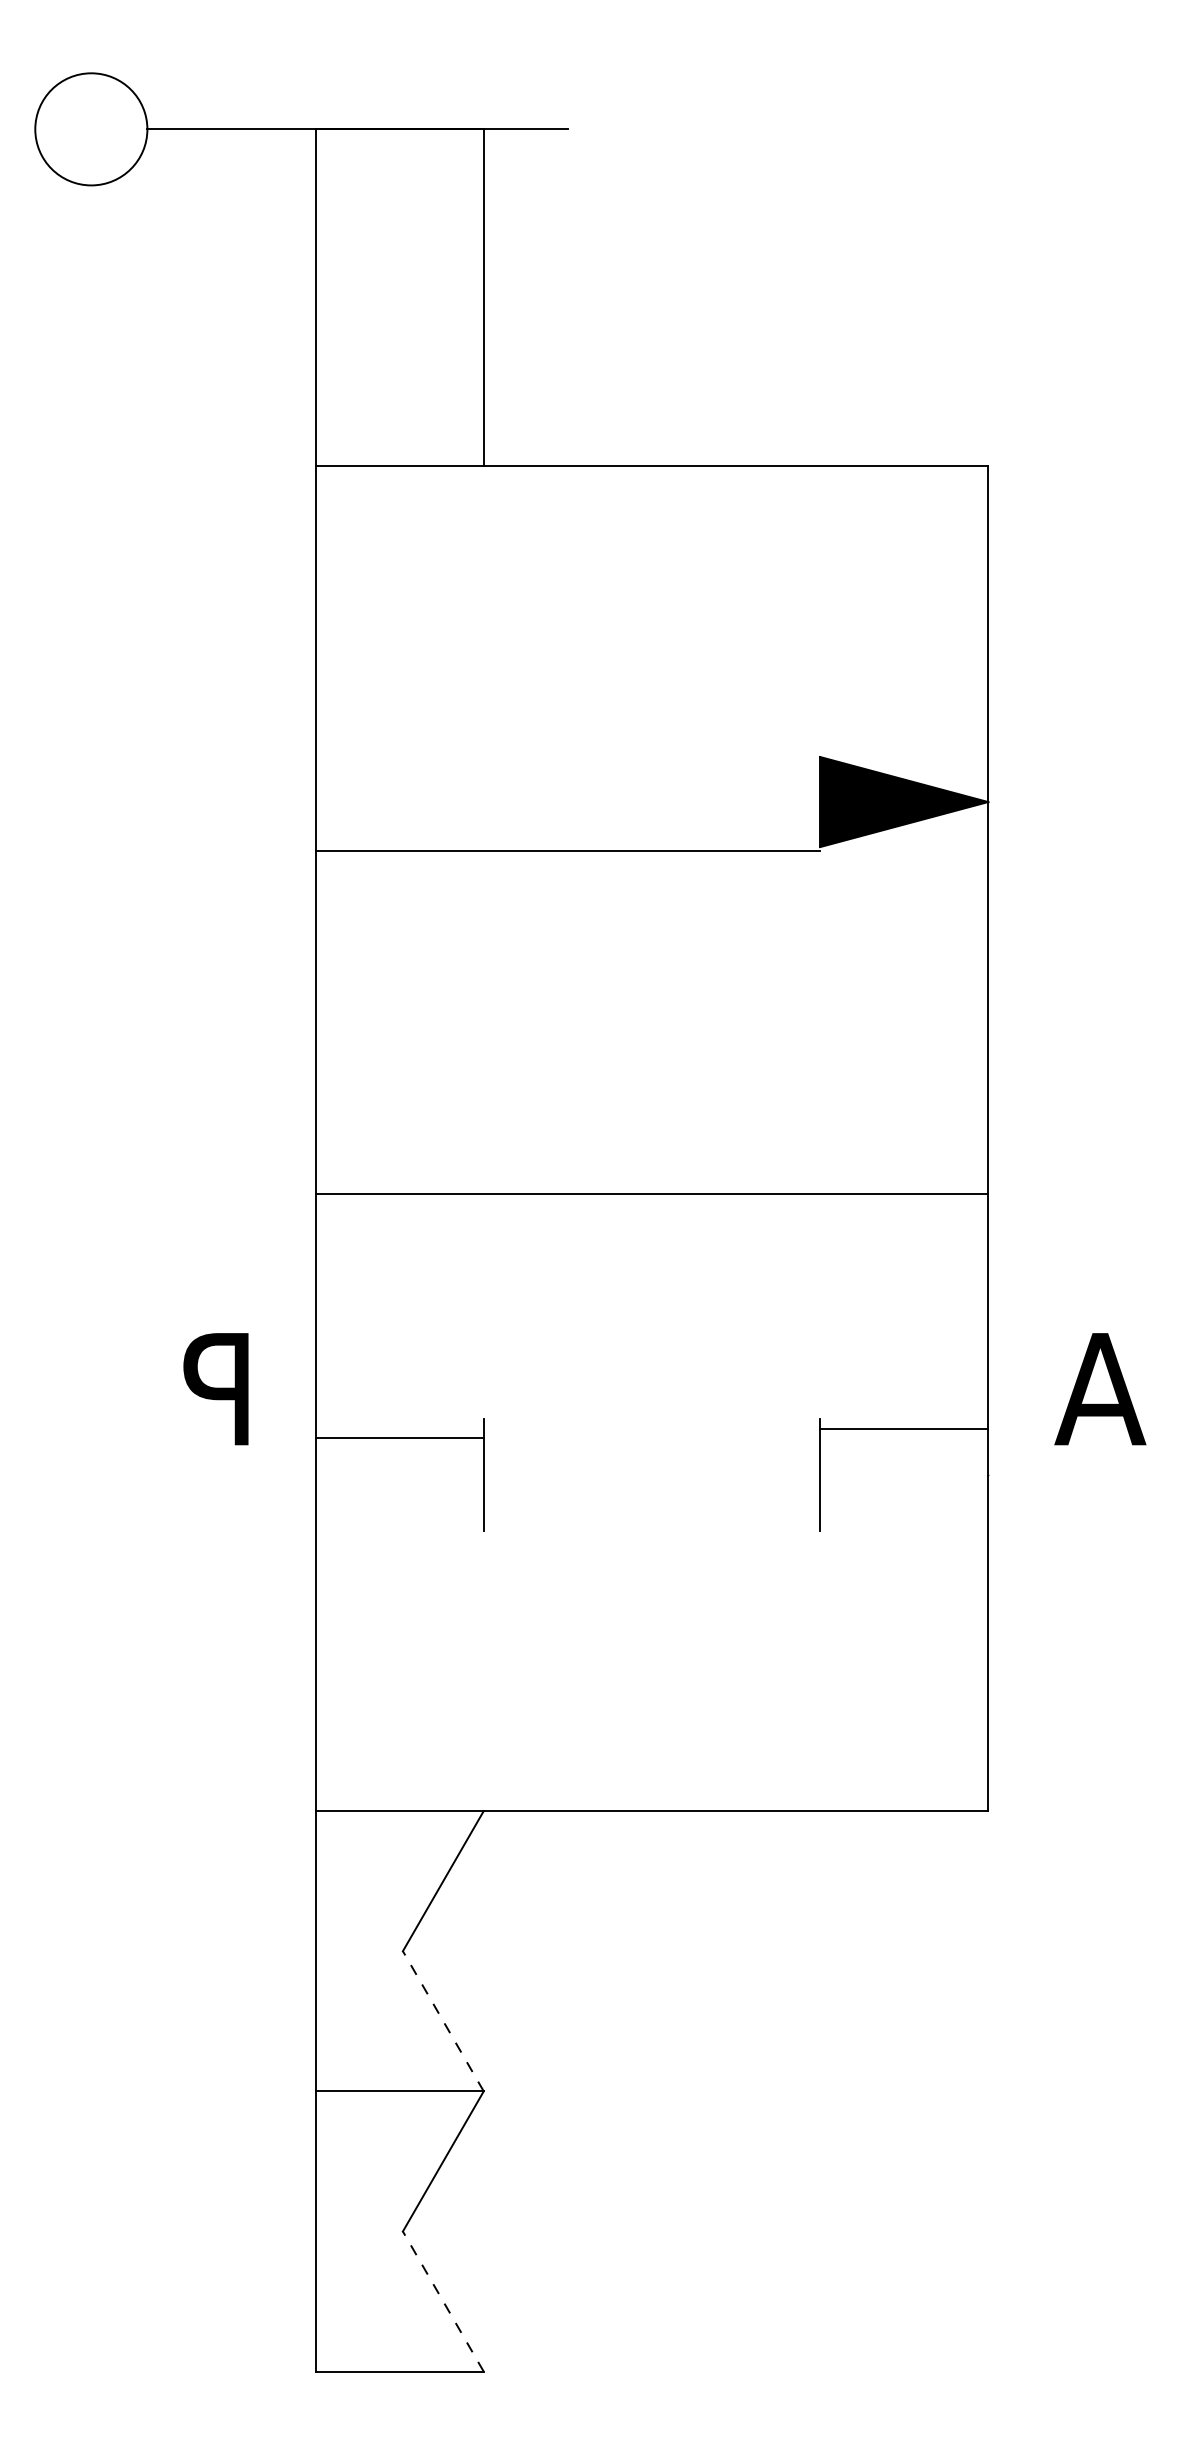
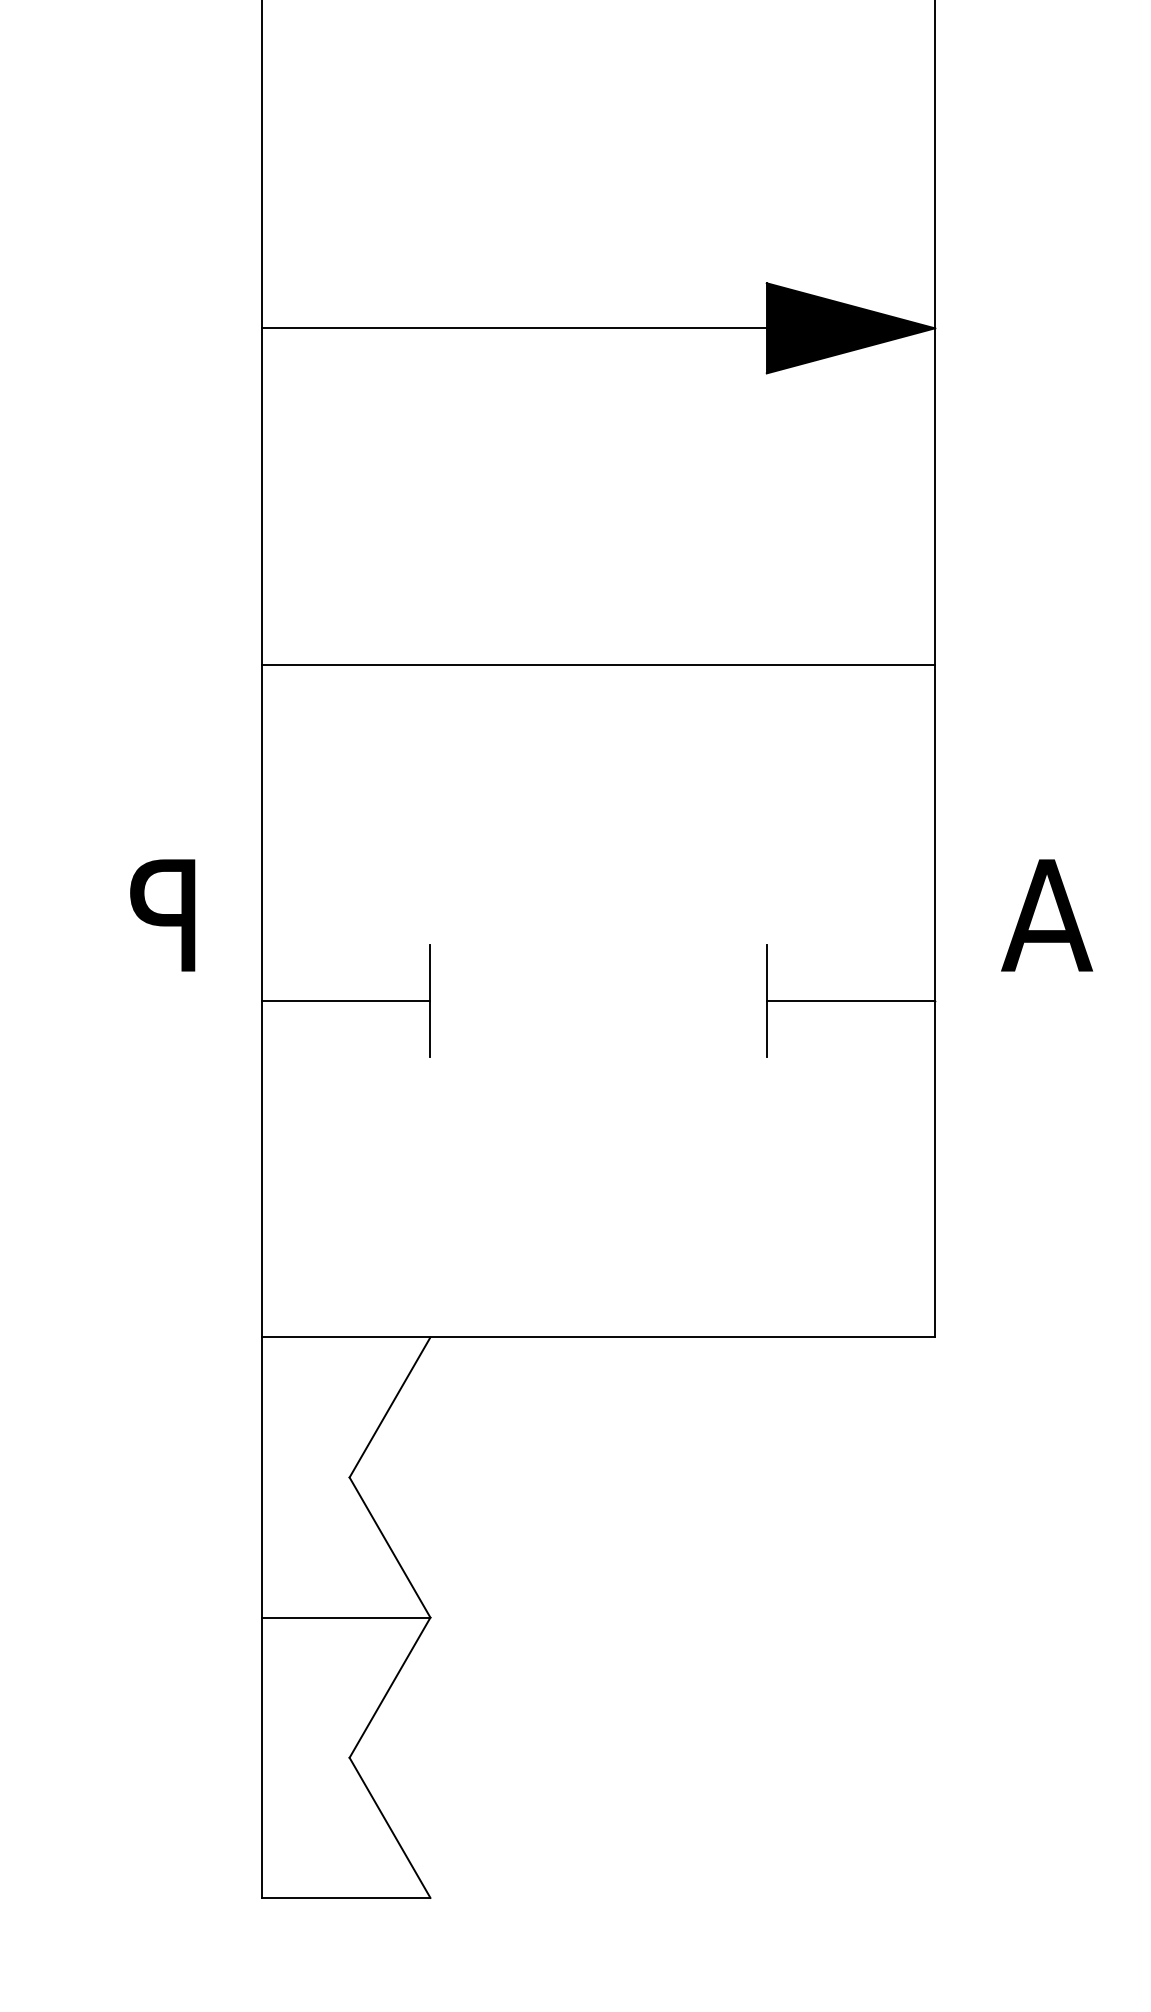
line: (567, 851) -> (514, 328), moved
line: (651, 1194) -> (598, 664), moved
line: (904, 1428) -> (851, 1000), moved
line: (399, 1437) -> (346, 1000), moved
line: (443, 2021) -> (390, 1547), dashed -> solid
line: (443, 2301) -> (390, 1827), dashed -> solid

